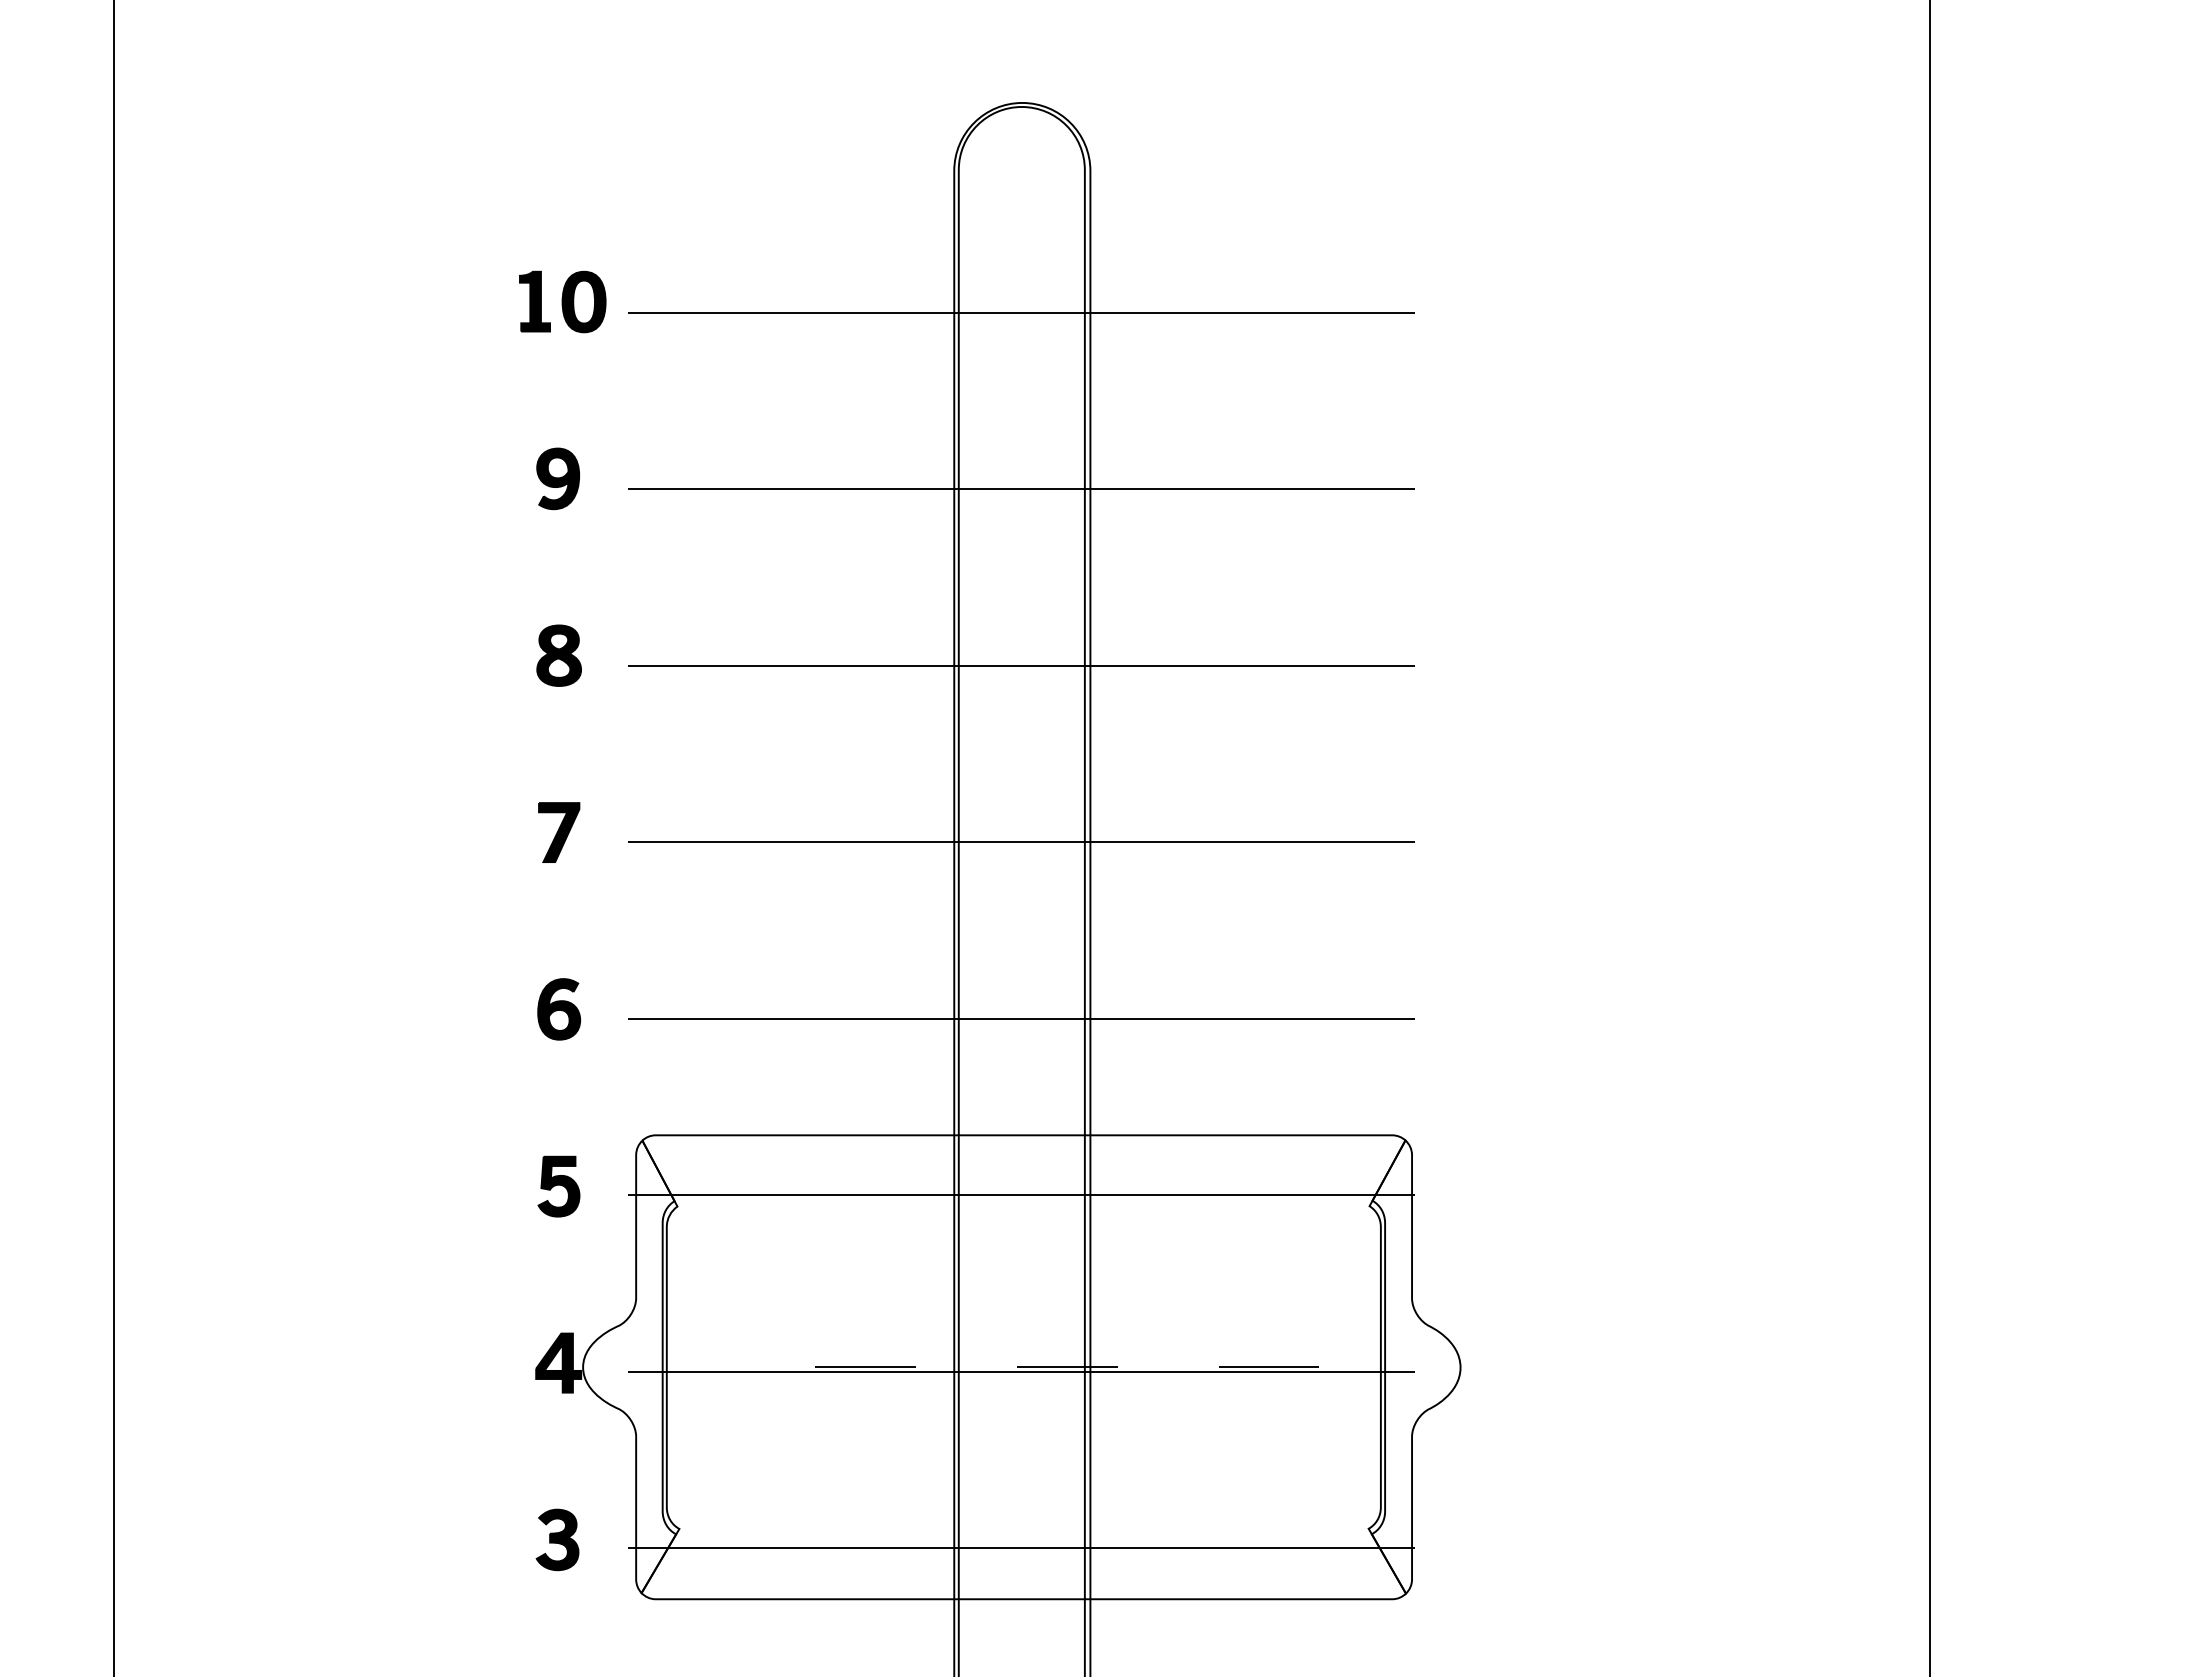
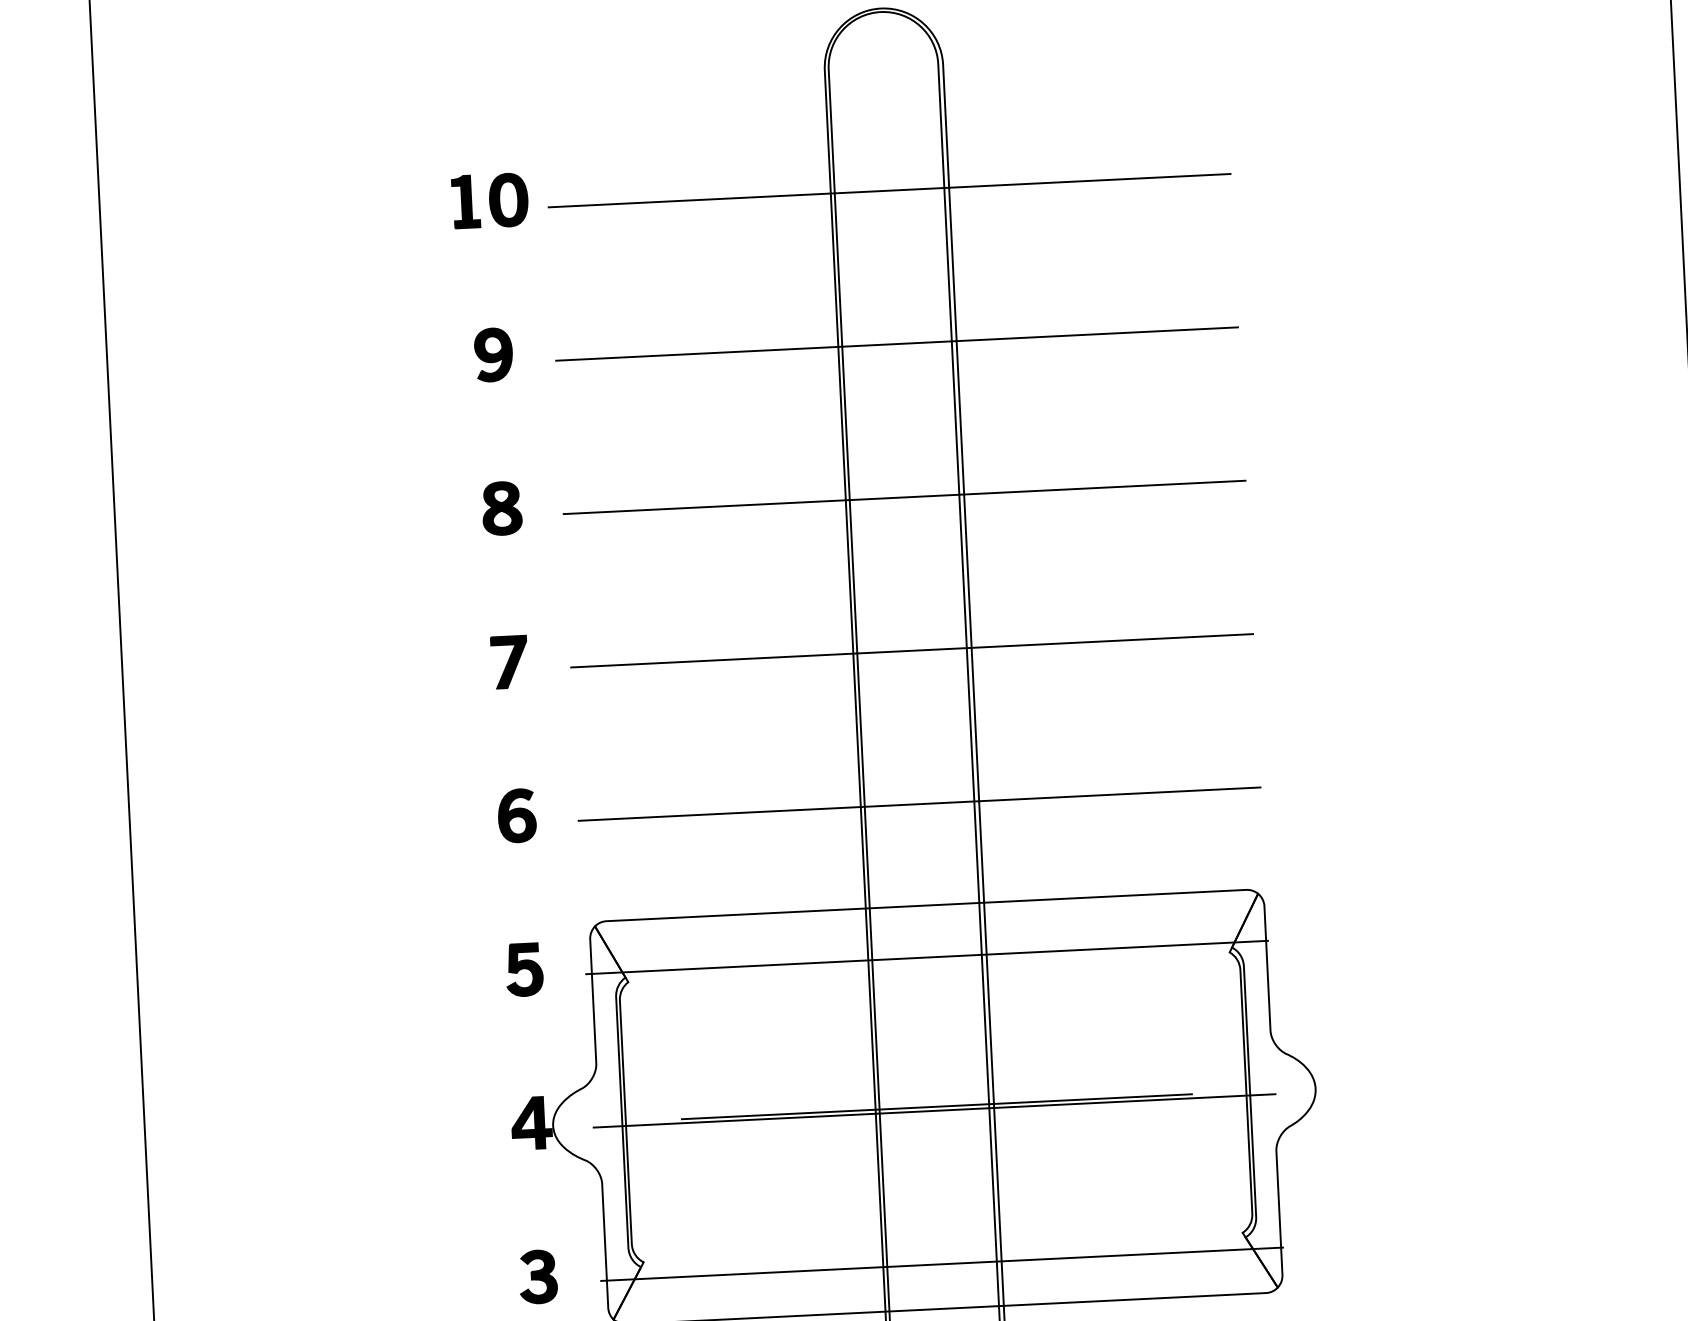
line: (1024, 1366) -> (936, 1106), dashed -> solid

